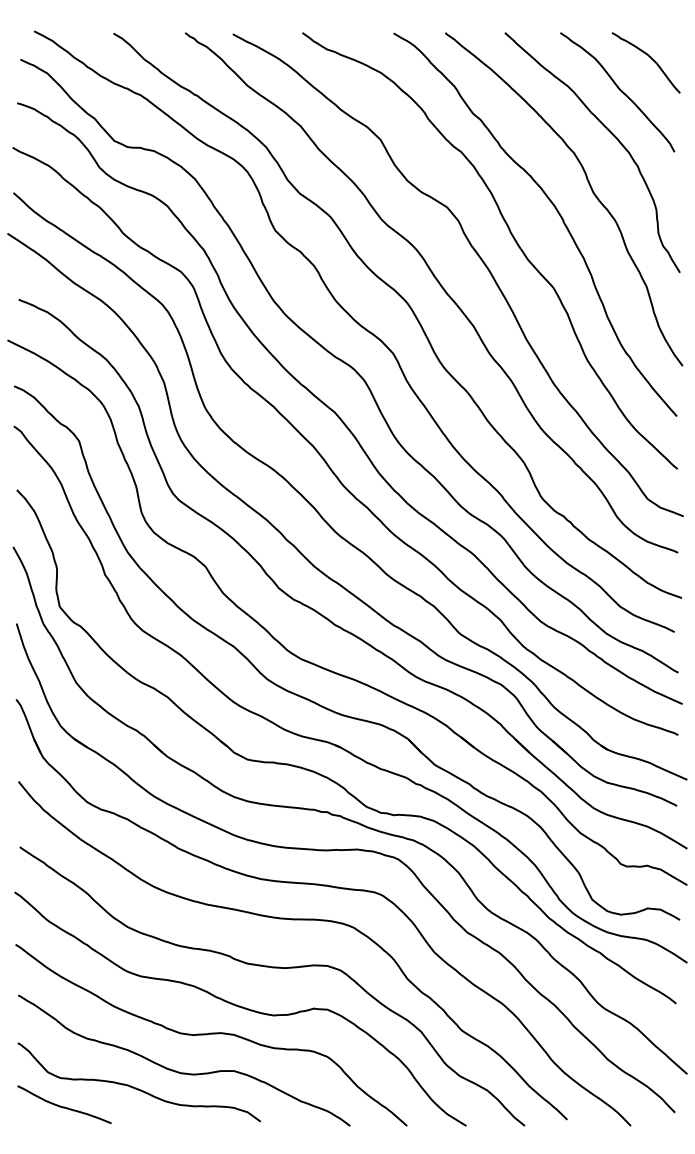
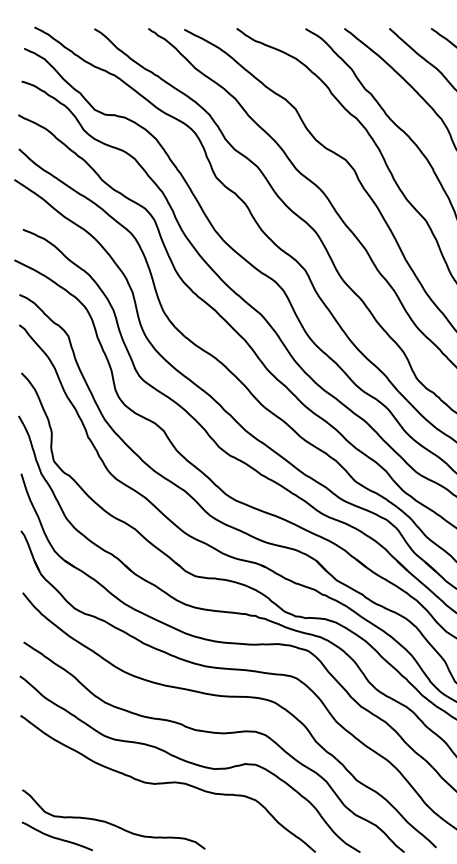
curve: (184, 1072) -> (147, 812), removed

